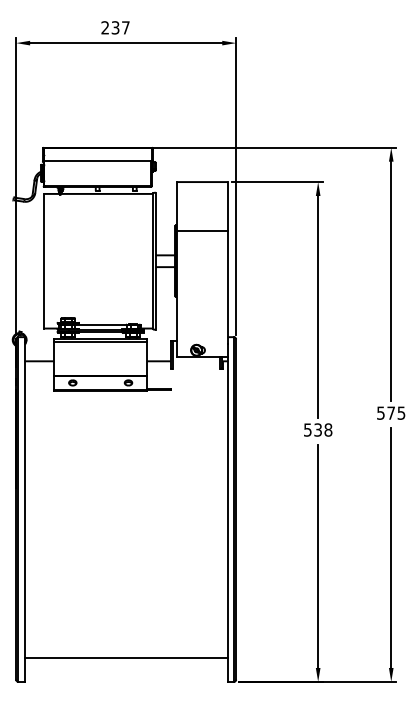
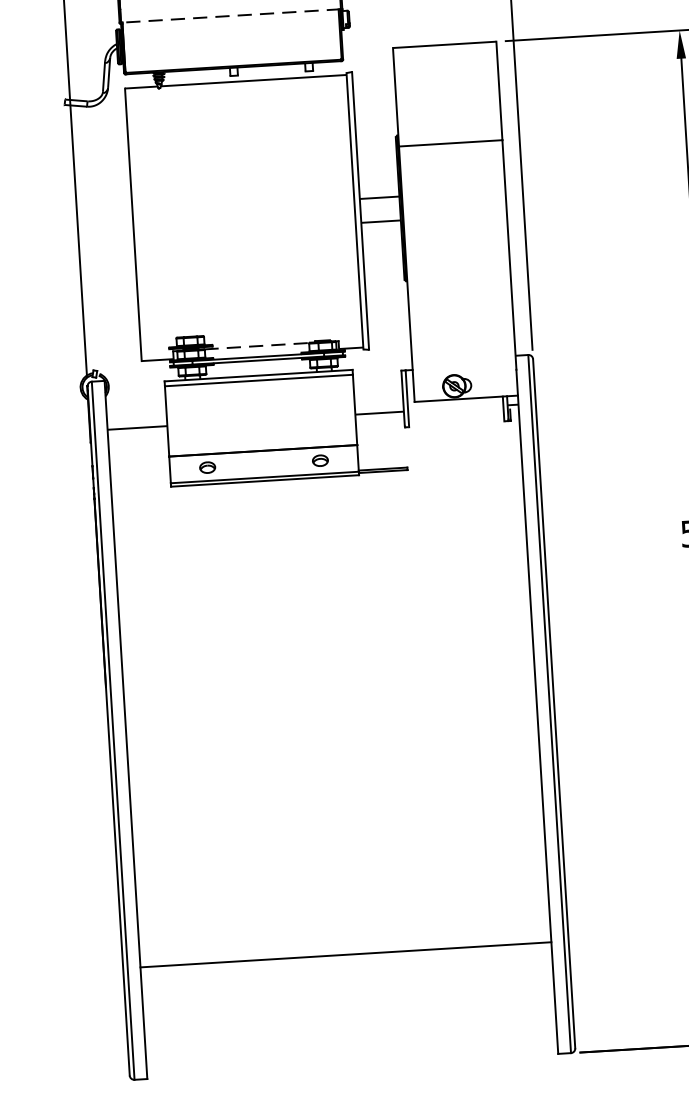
line: (97, 161) -> (230, 16), solid -> dashed
line: (100, 324) -> (256, 345), solid -> dashed
line: (125, 657) -> (344, 954), moved

